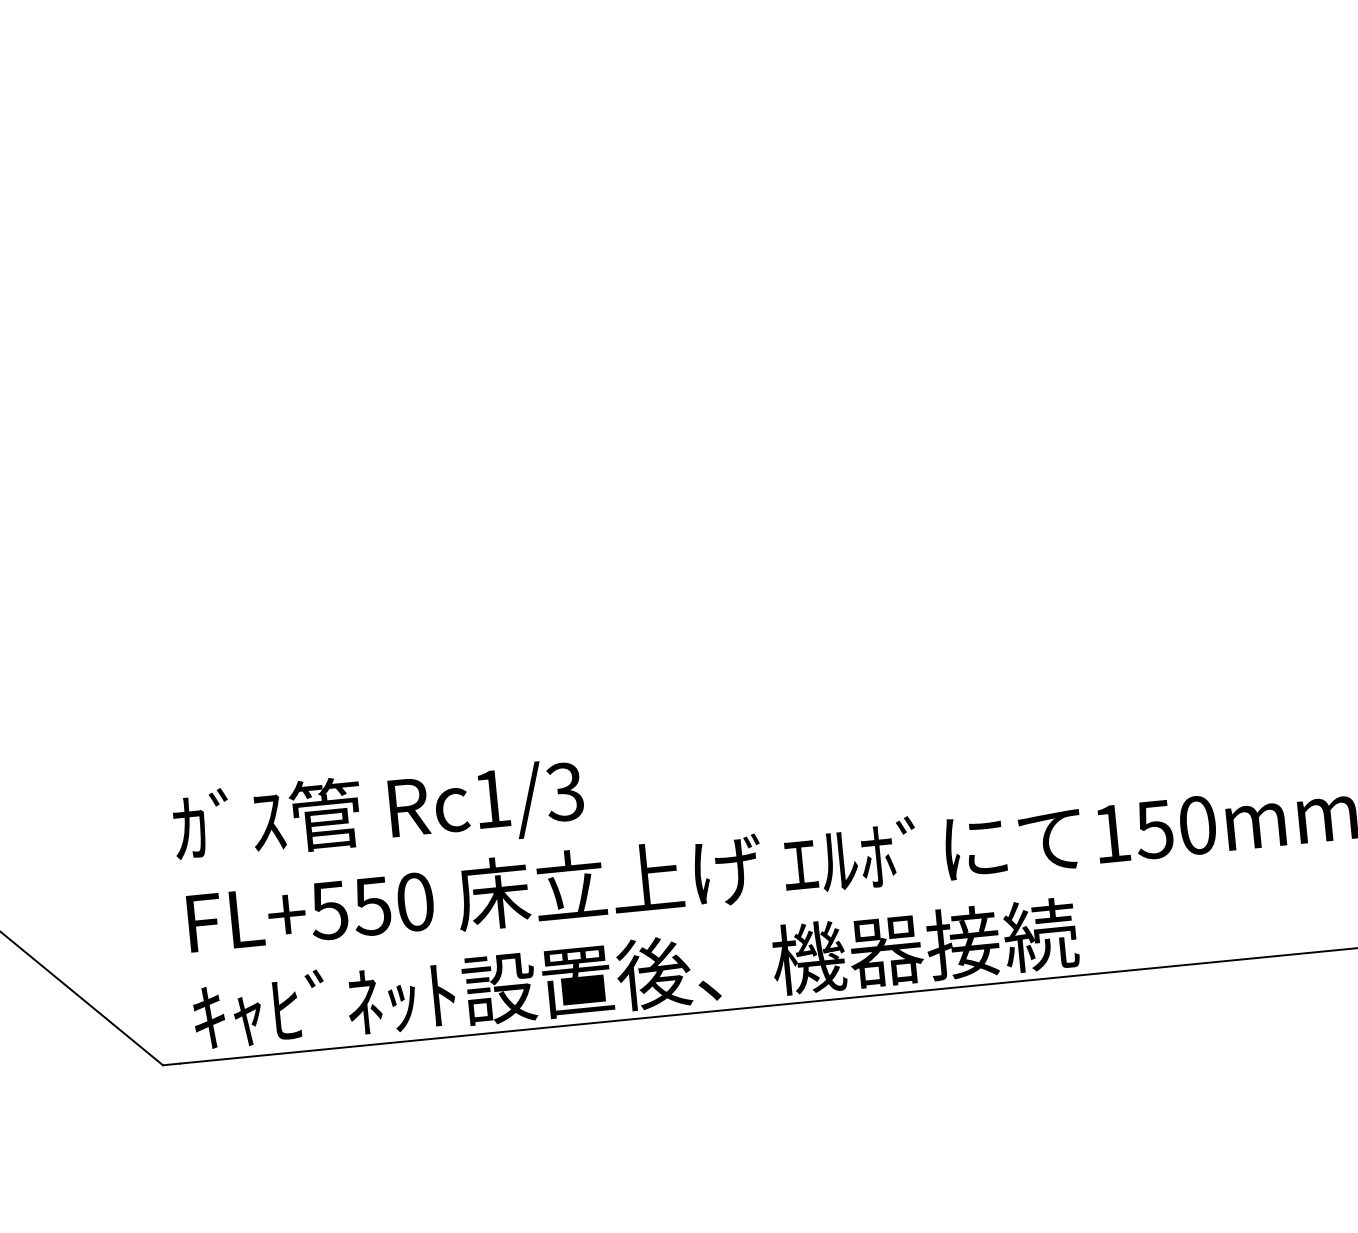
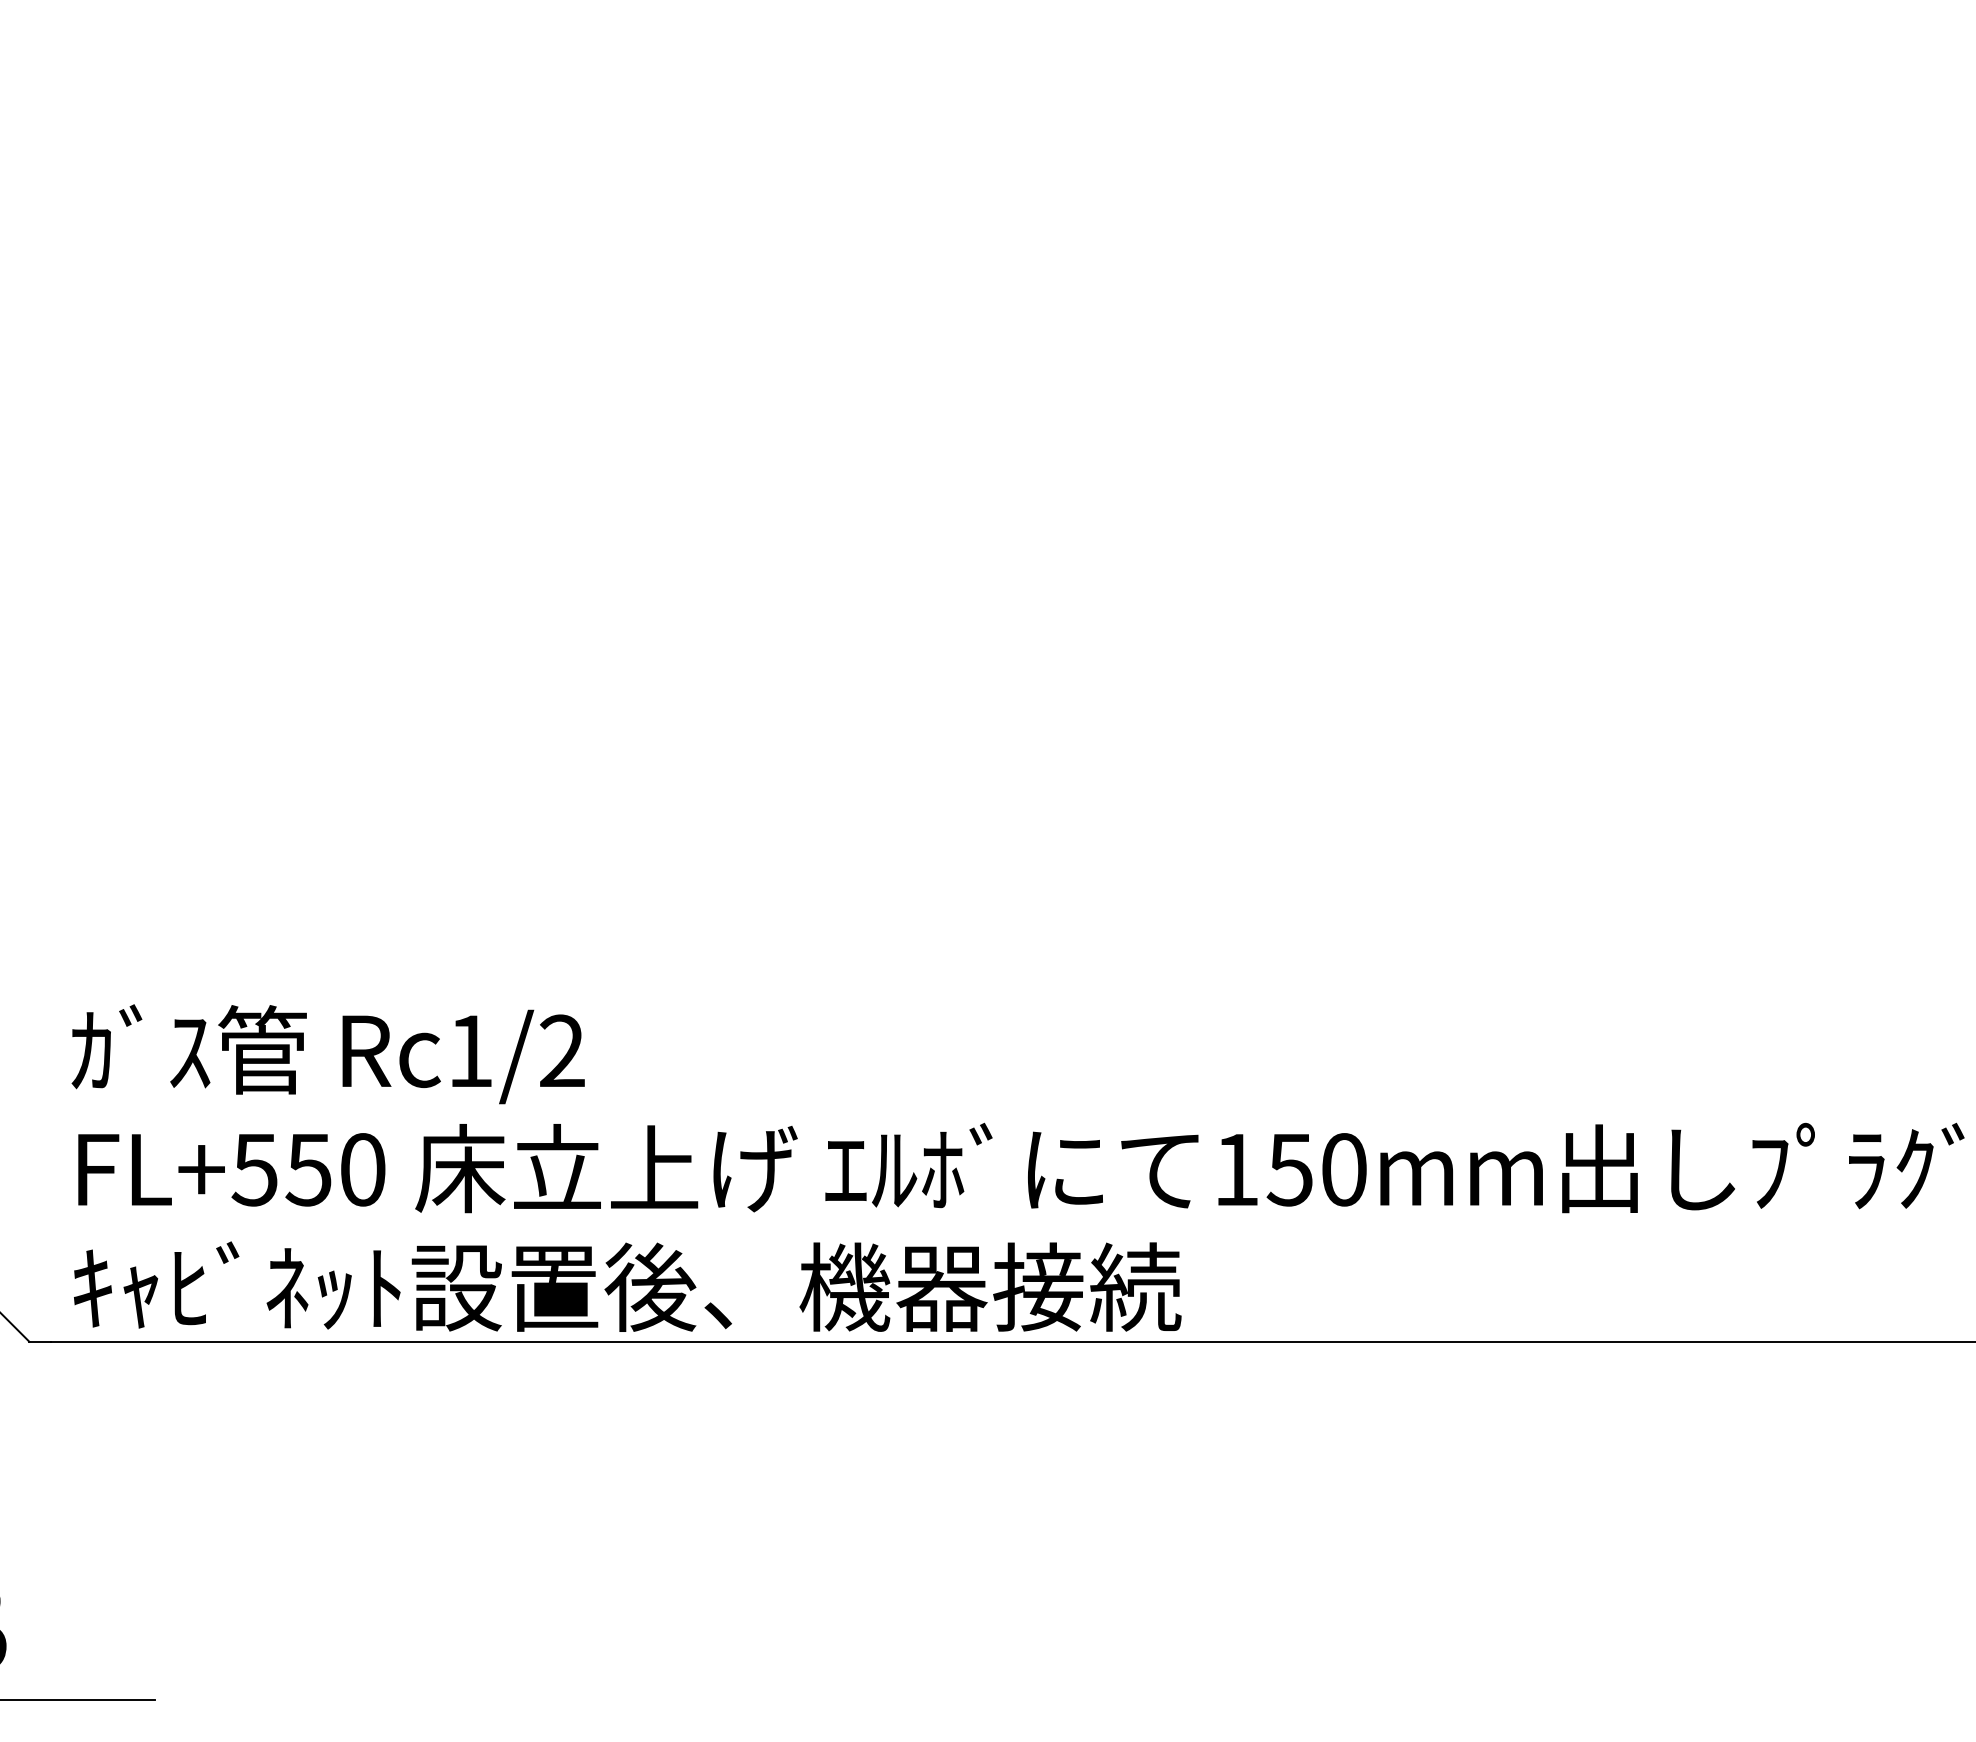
text: (564, 792) -> (561, 1051), Rc1/3 -> Rc1/2

